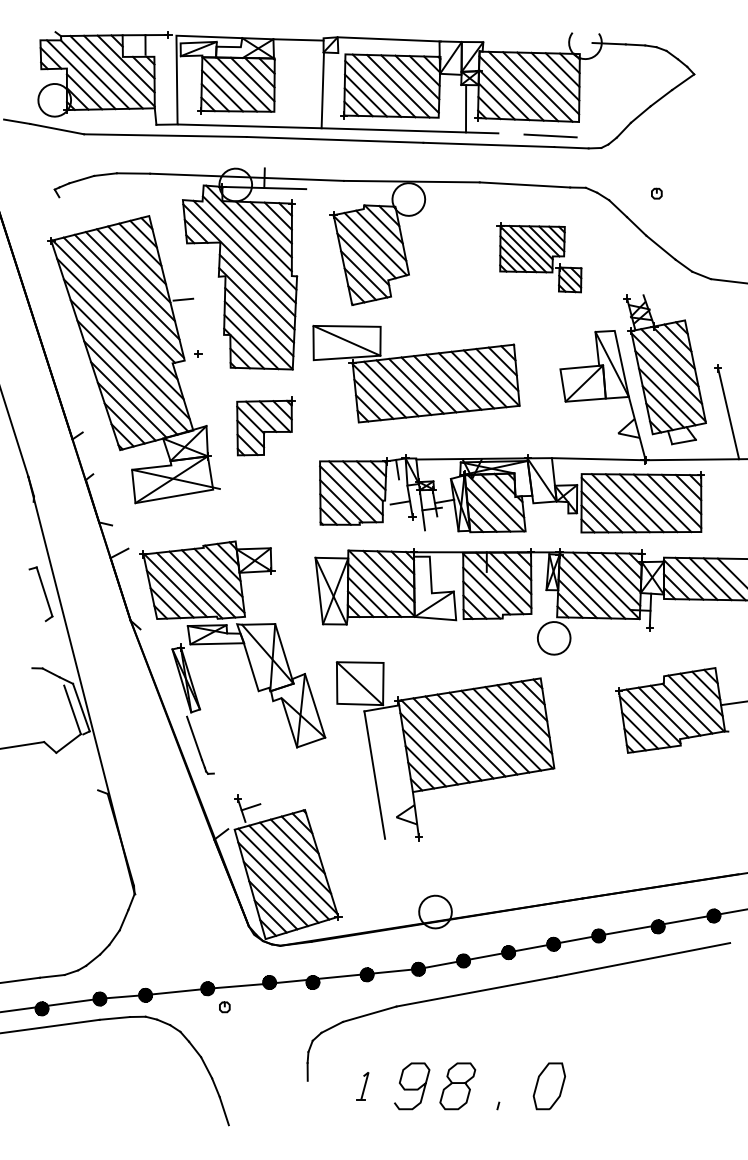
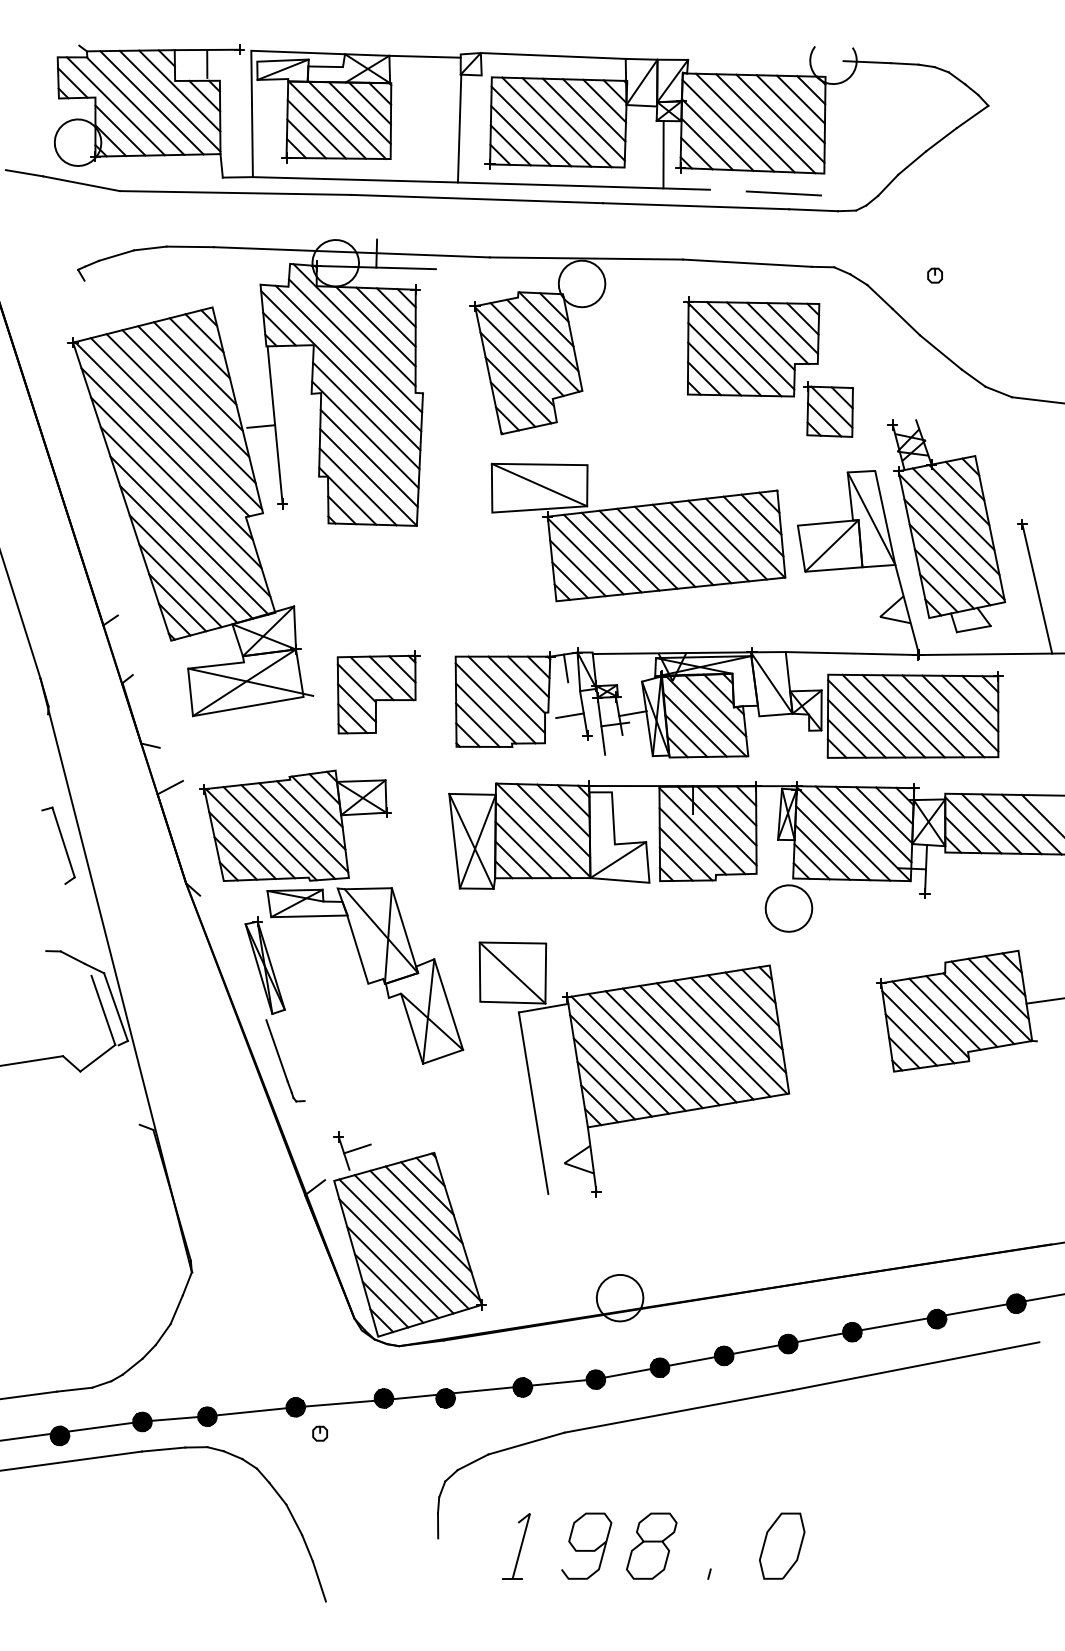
part: (539, 257) -> (768, 366), size x1.43
line: (192, 298) -> (274, 424), added
part: (416, 373) -> (638, 531), moved
part: (265, 426) -> (378, 692), moved
part: (362, 1085) -> (516, 1545), size x1.67

